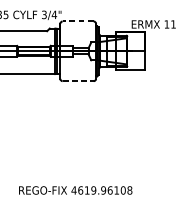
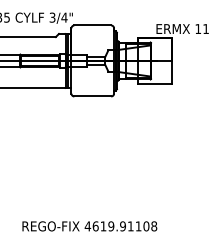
line: (77, 21) -> (92, 25), dashed -> solid
line: (78, 81) -> (93, 96), dashed -> solid
text: (109, 190) -> (130, 226), 4619.96108 -> 4619.91108

